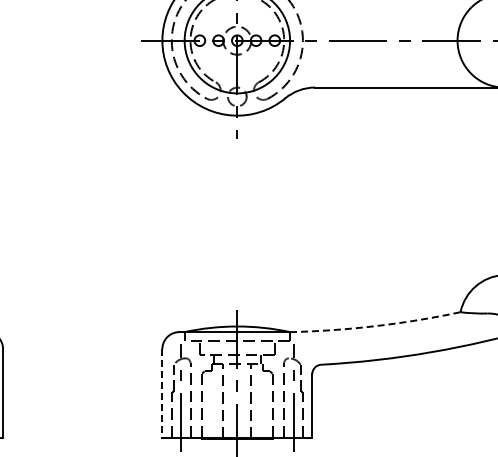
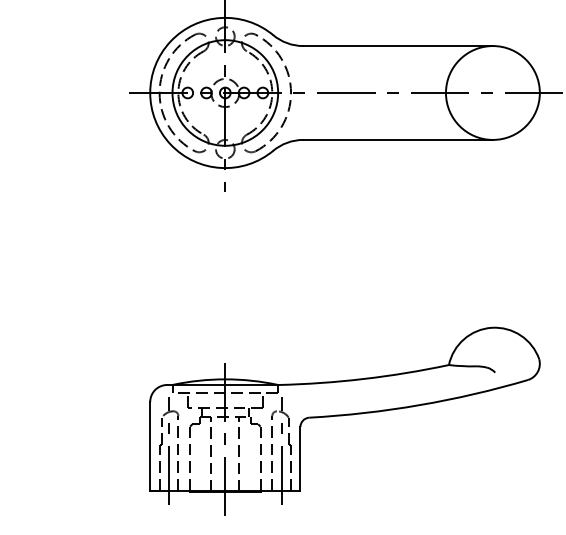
arc: (376, 325) -> (364, 378), dashed -> solid
line: (162, 393) -> (150, 446), dashed -> solid

